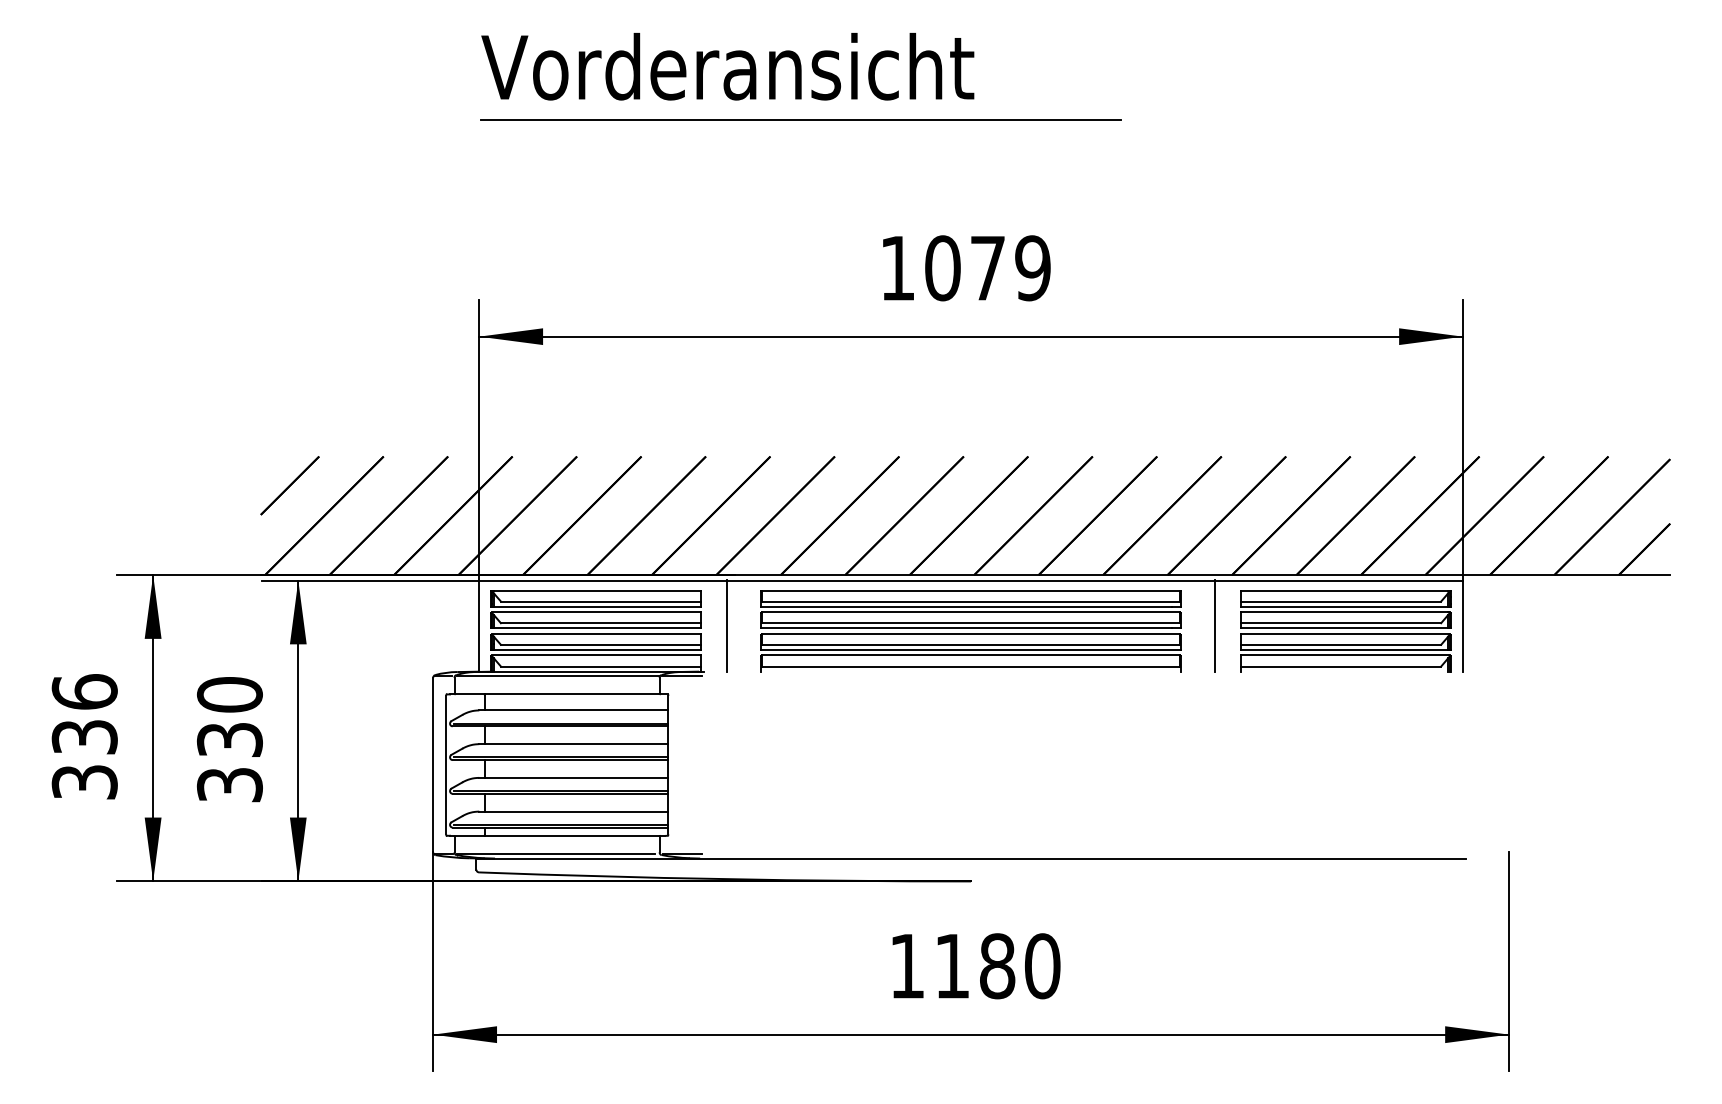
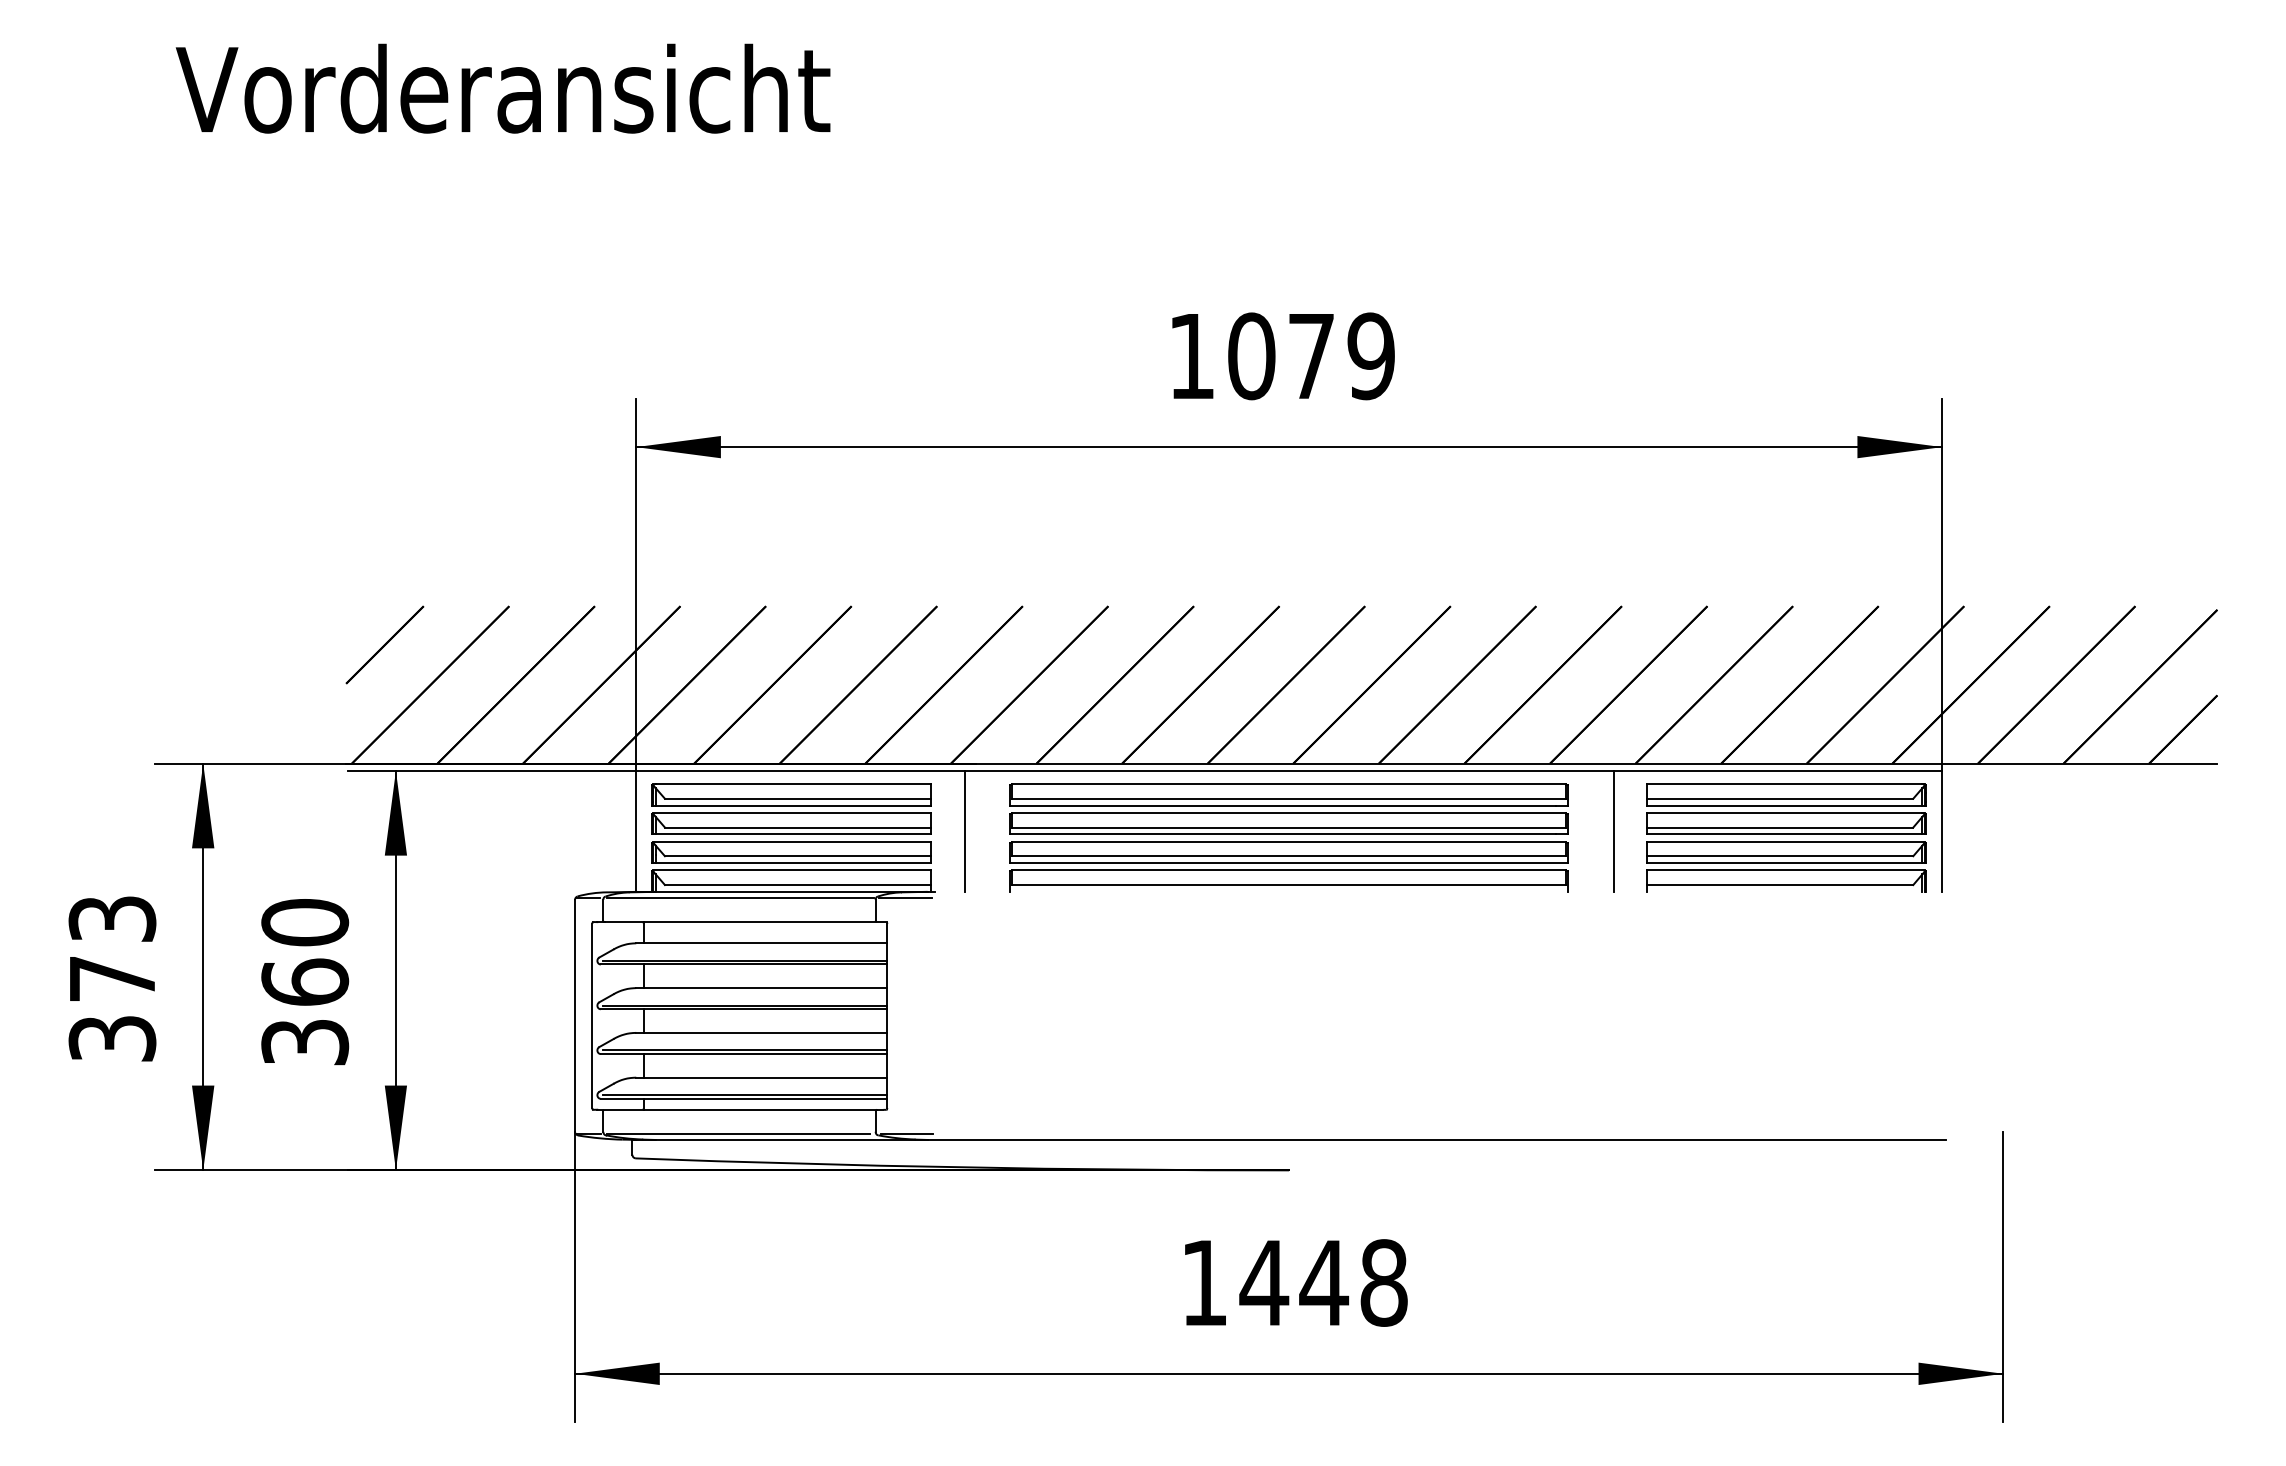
text: (727, 66) -> (502, 88), moved
line: (801, 120) -> (1063, 159), removed
text: (84, 714) -> (112, 948), 336 -> 373
text: (230, 739) -> (305, 981), 330 -> 360
text: (996, 965) -> (1323, 1282), 1180 -> 1448

